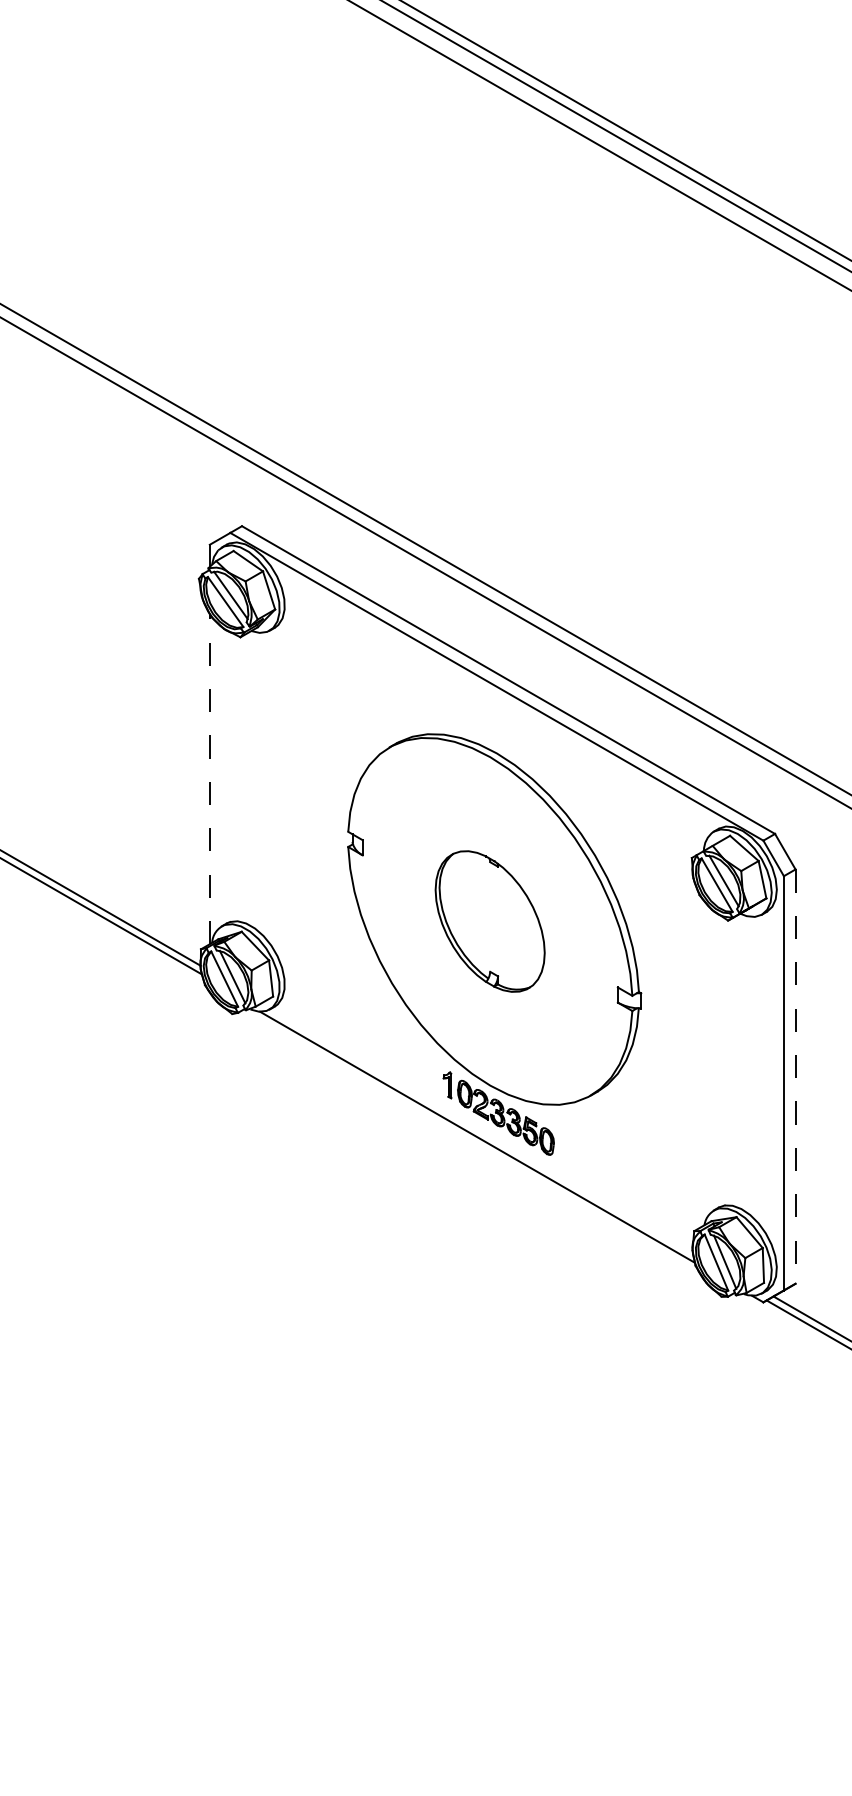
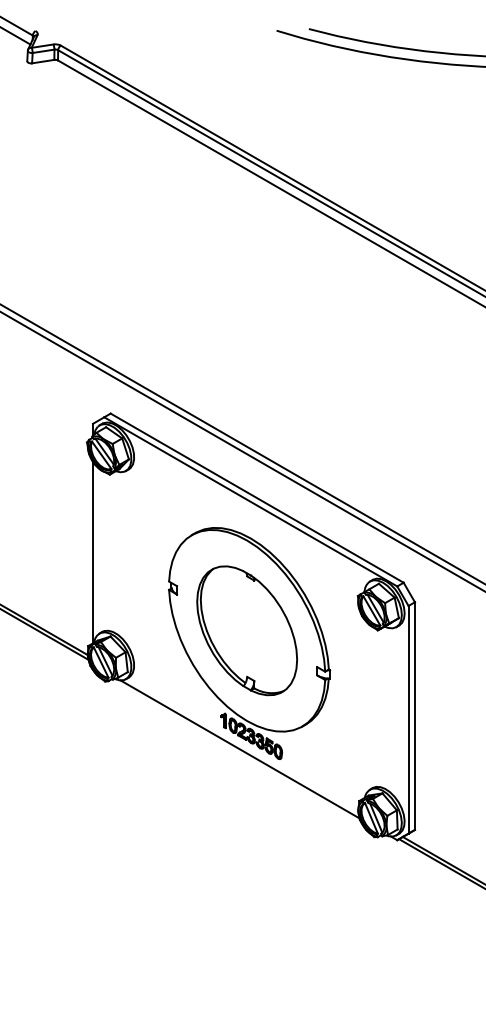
line: (210, 778) -> (93, 552), dashed -> solid
part: (489, 920) -> (246, 630), size x1.67
line: (794, 1077) -> (414, 716), dashed -> solid

